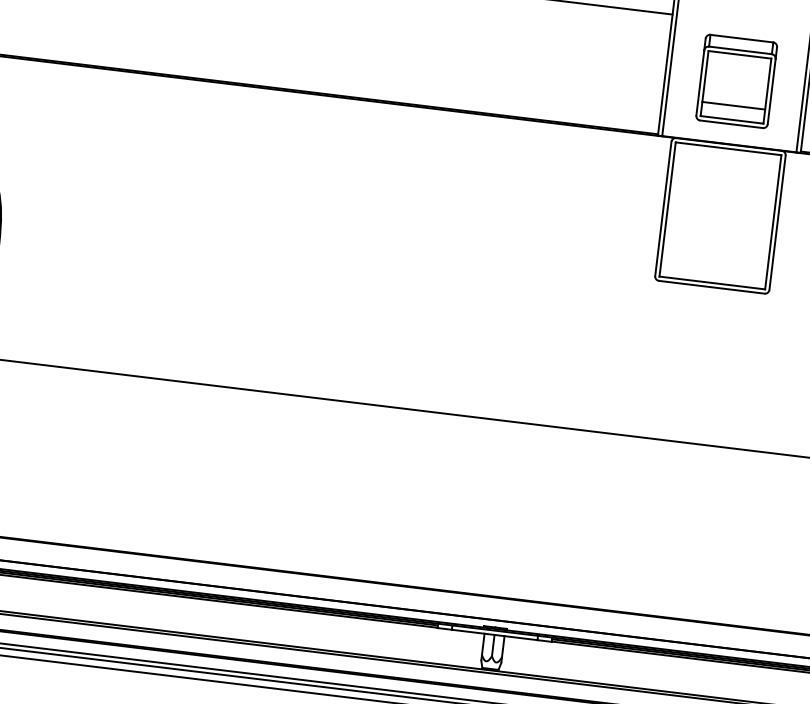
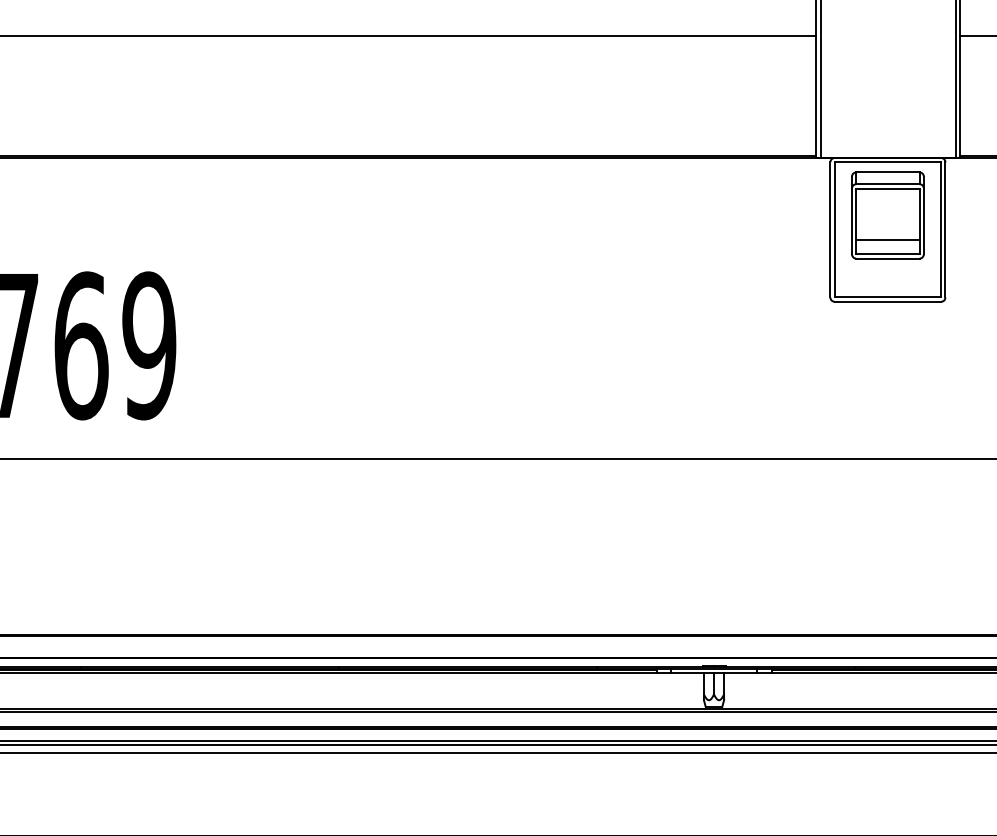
part: (736, 81) -> (887, 215), moved

